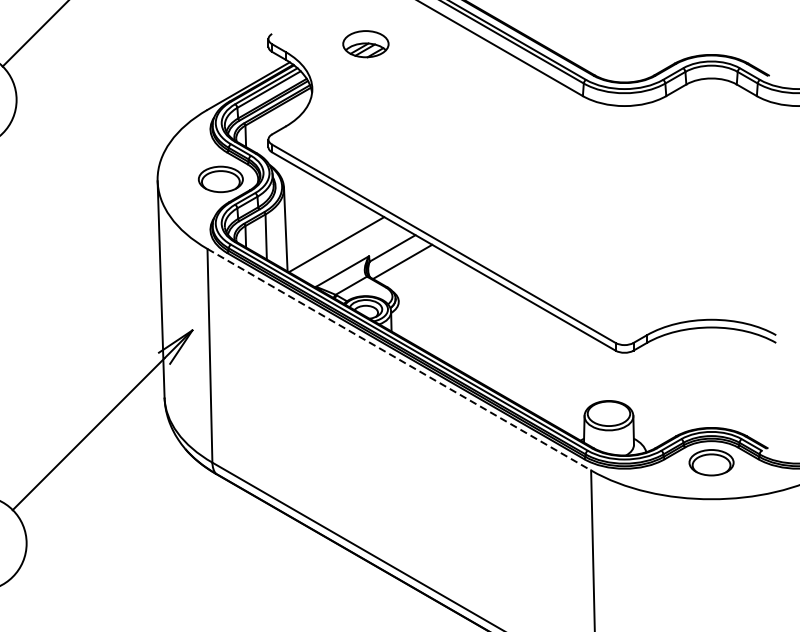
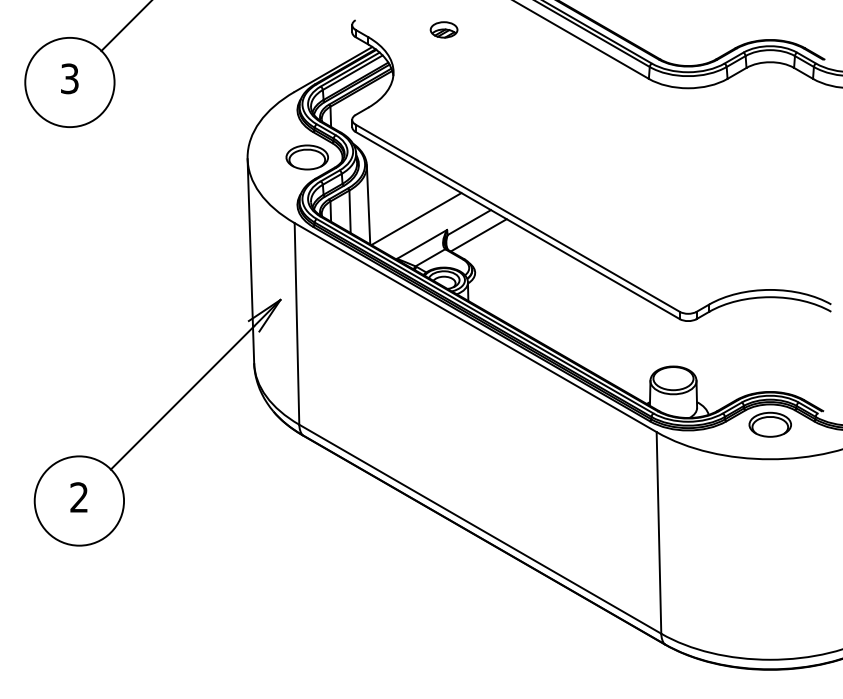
part: (365, 43) -> (443, 29), size x0.62
line: (399, 359) -> (475, 327), dashed -> solid

